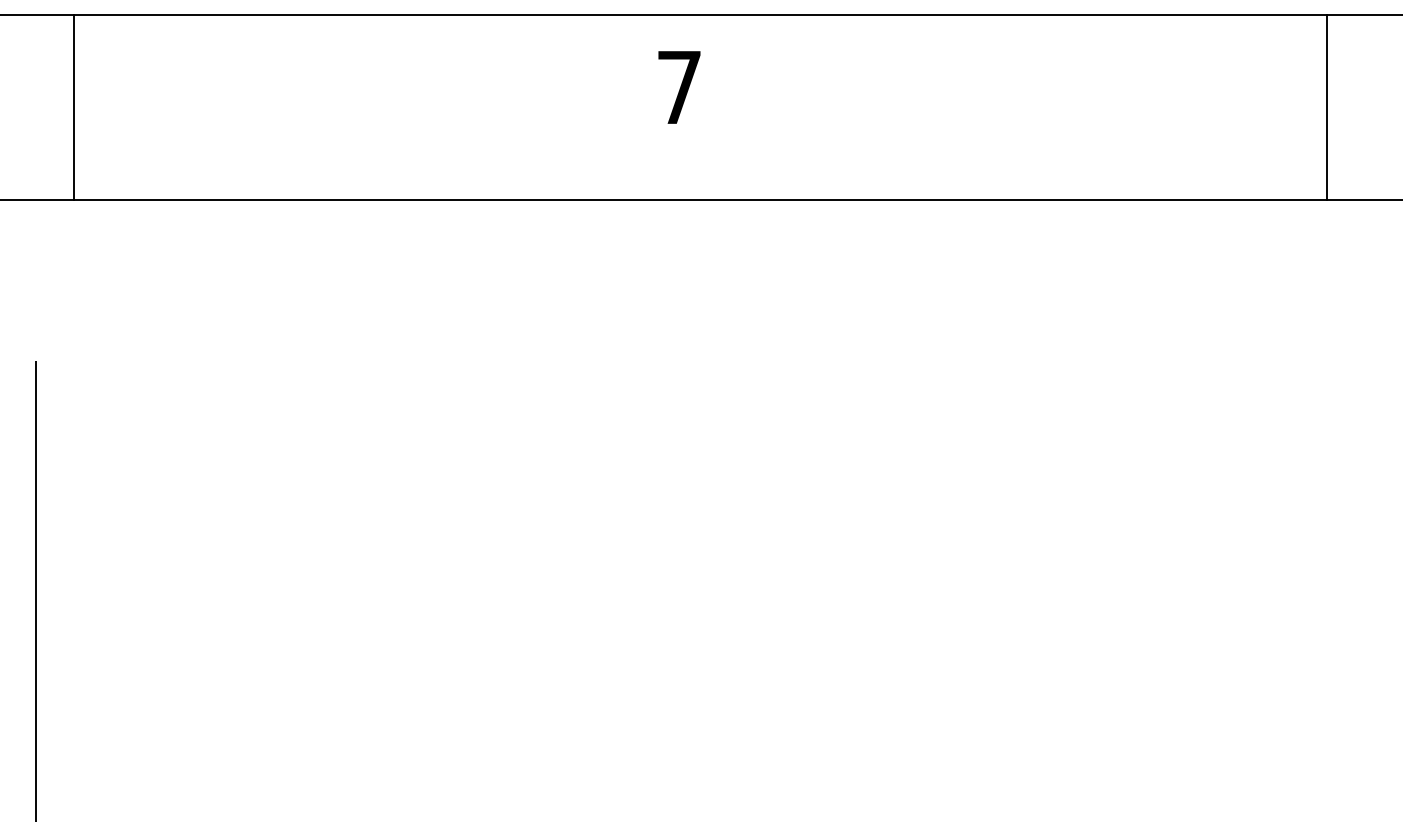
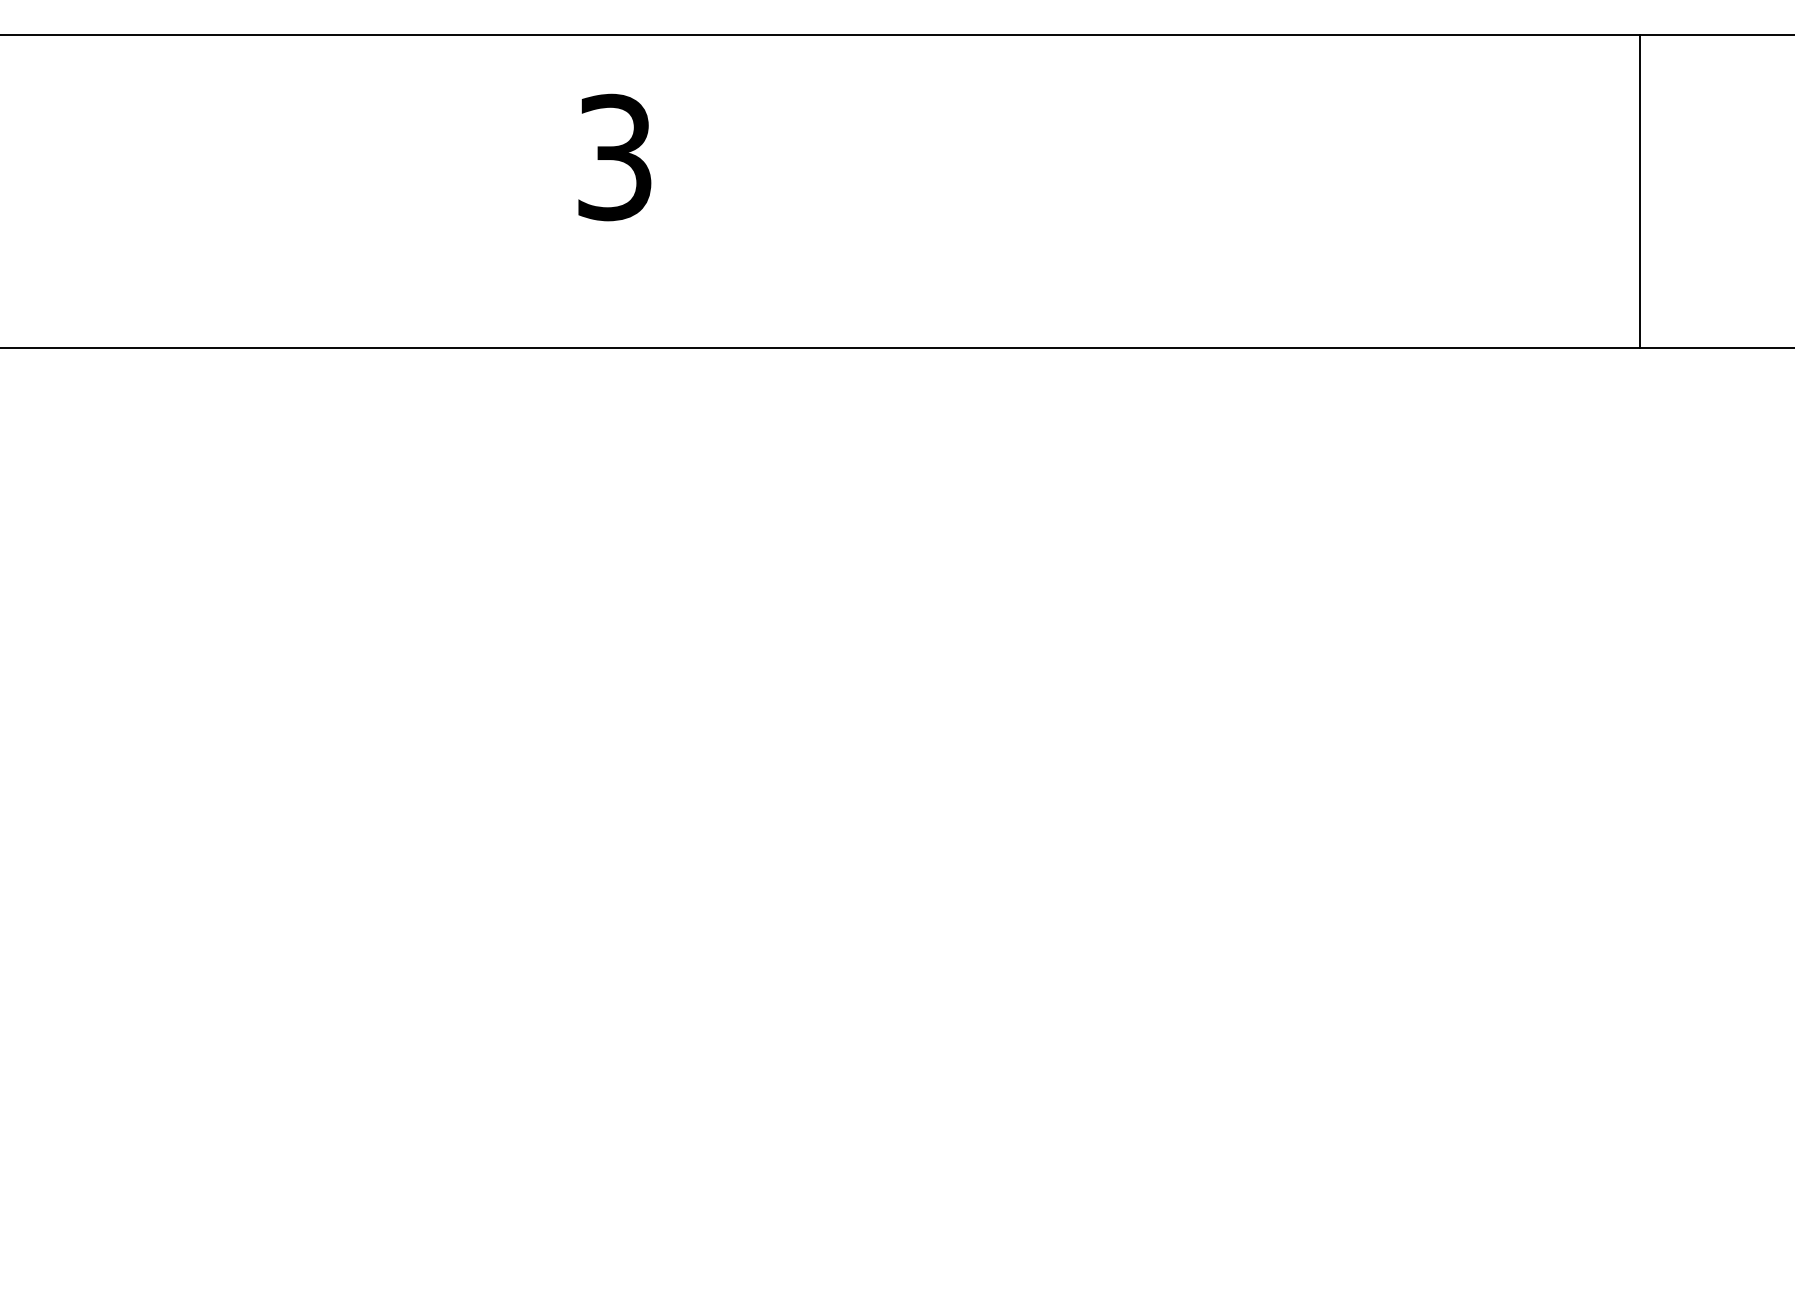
text: (679, 87) -> (614, 157), 7 -> 3
line: (1326, 107) -> (1640, 191), moved

